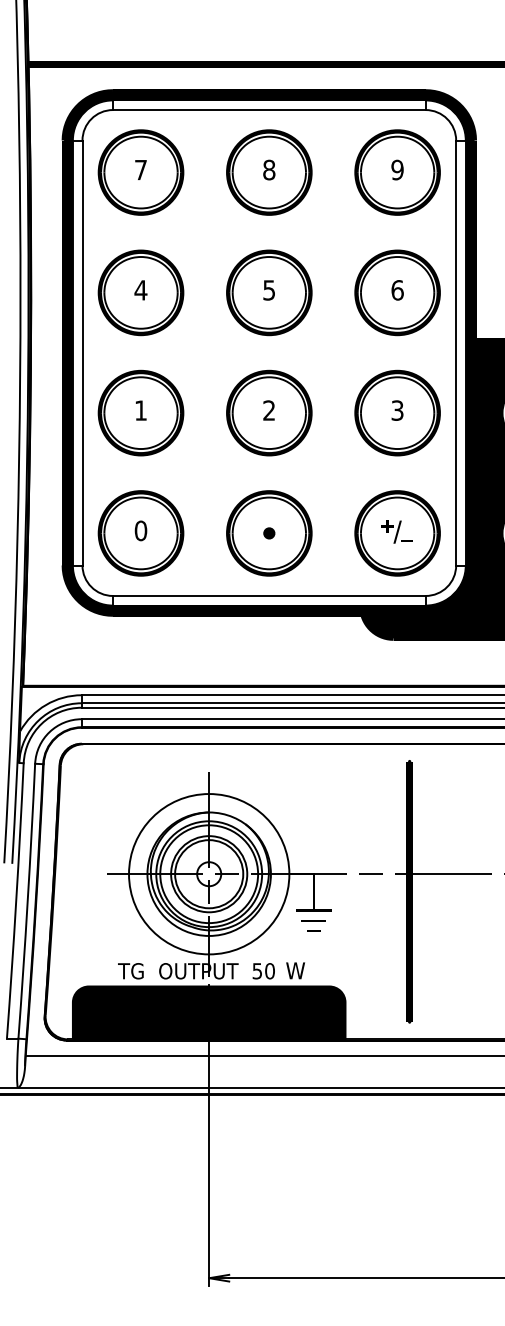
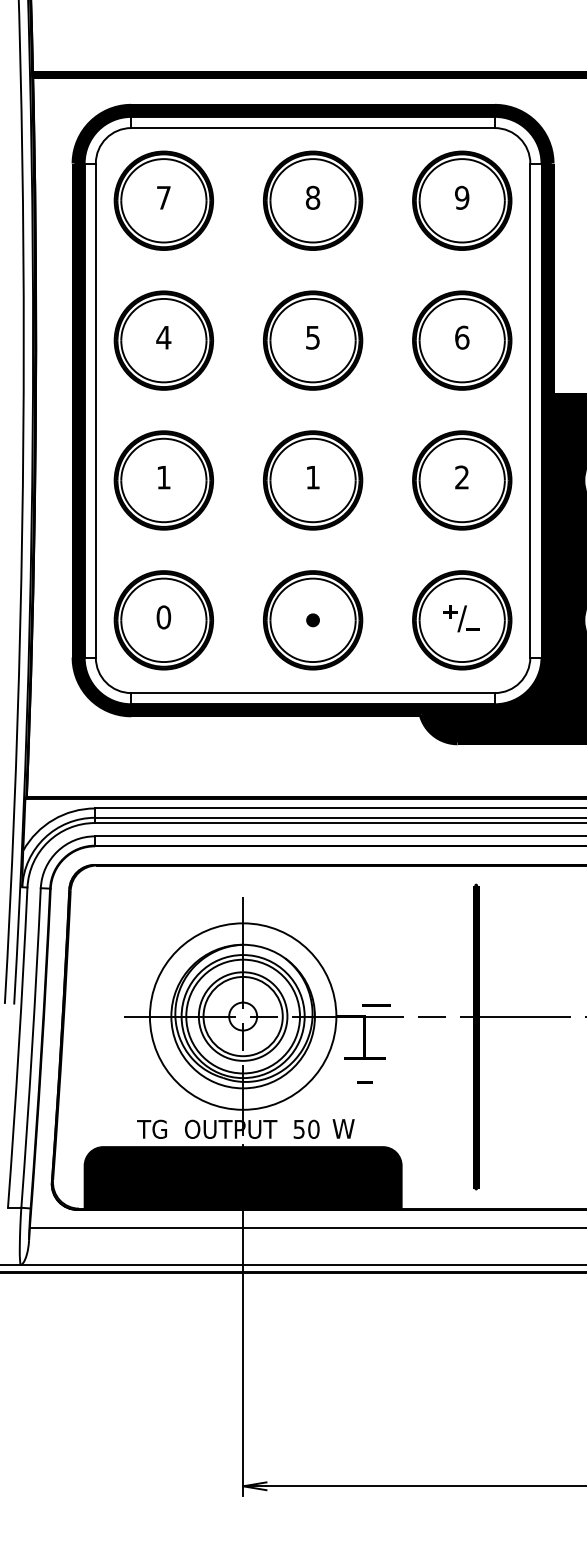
text: (268, 410) -> (312, 477), 2 -> 1
text: (397, 410) -> (462, 477), 3 -> 2
line: (313, 920) -> (376, 1005), moved

